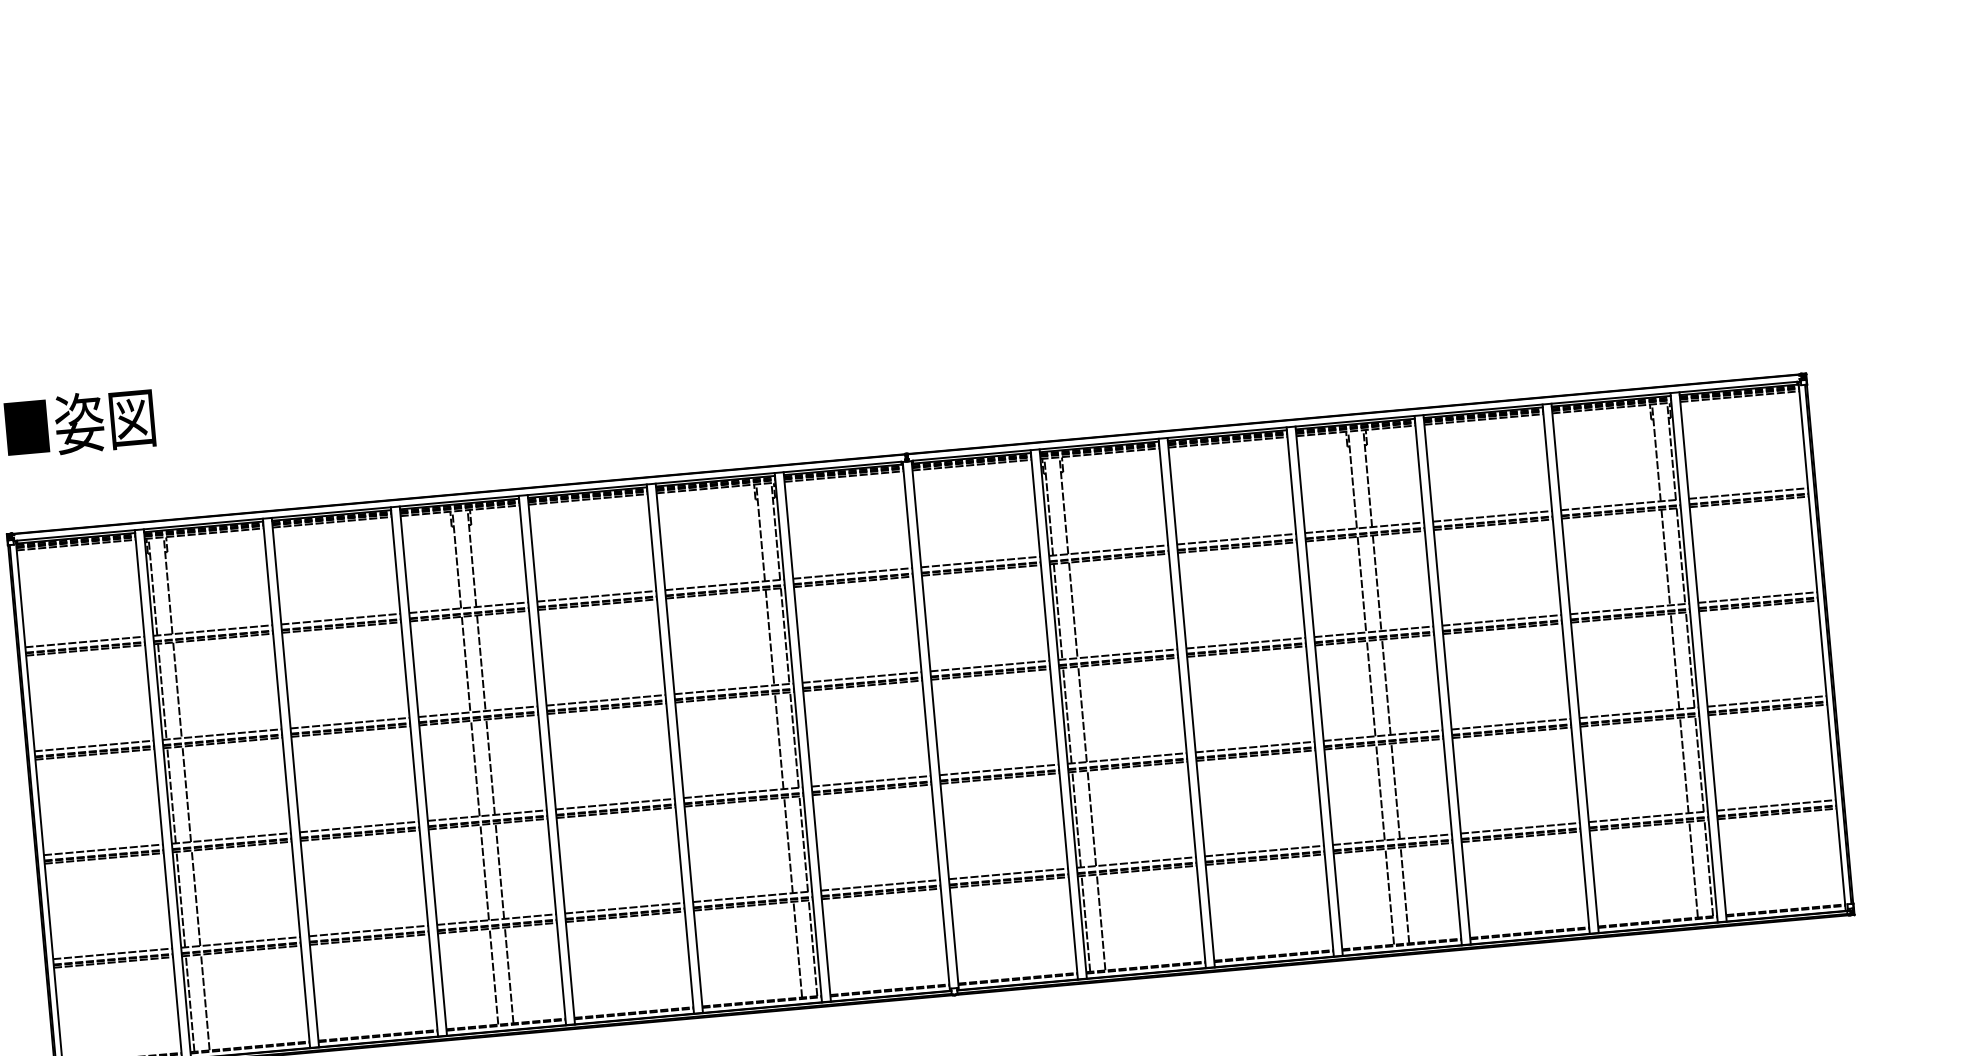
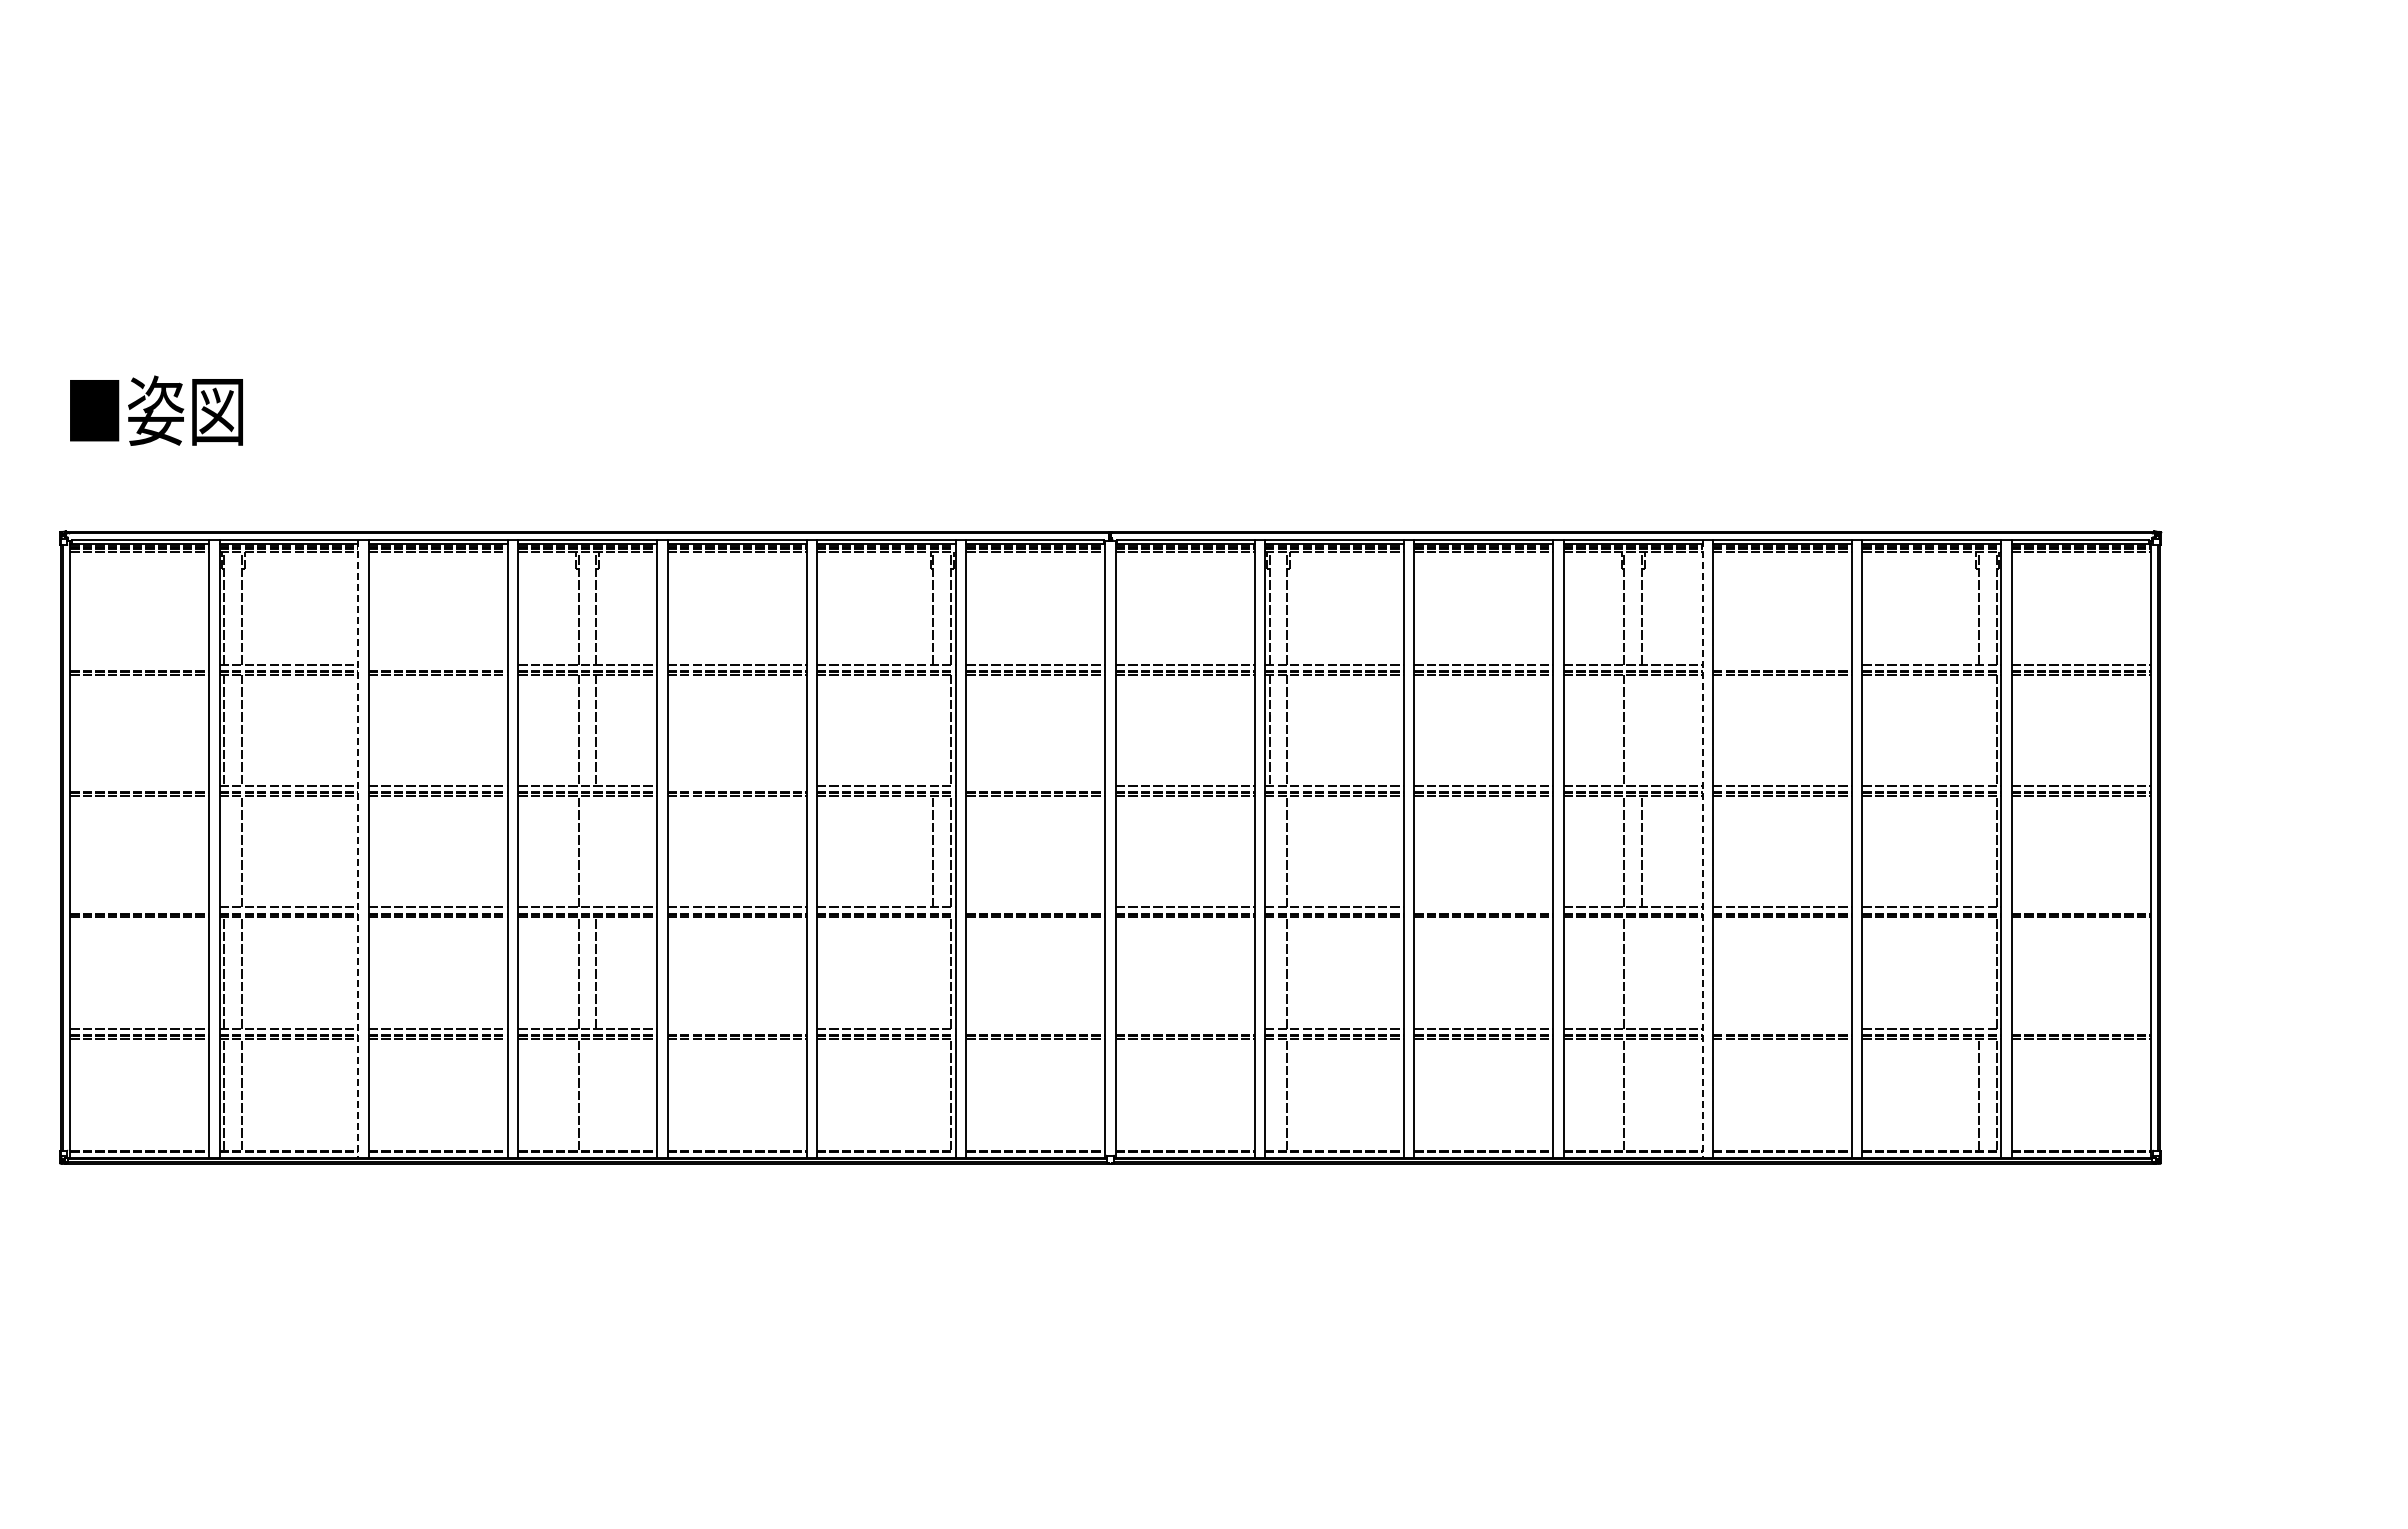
line: (1492, 516) -> (1782, 664), removed
line: (1665, 557) -> (1978, 730), removed
line: (1376, 583) -> (1641, 730), removed
line: (340, 618) -> (437, 664), removed
line: (770, 637) -> (933, 730), removed
line: (84, 641) -> (139, 664), removed
line: (1674, 661) -> (1978, 851), removed
line: (861, 677) -> (1035, 786), removed
line: (1438, 680) -> (1702, 849), solid -> dashed
line: (605, 700) -> (736, 786), removed
line: (1766, 701) -> (2080, 907), removed
line: (1067, 715) -> (1269, 851), removed
line: (94, 746) -> (139, 786), removed
line: (1254, 747) -> (1483, 907), removed
line: (1683, 765) -> (1978, 972), removed
line: (490, 767) -> (596, 851), removed
line: (871, 781) -> (1035, 907), removed
line: (286, 783) -> (358, 849), solid -> dashed
line: (1395, 790) -> (1641, 972), removed
line: (171, 795) -> (224, 851), removed
line: (1775, 805) -> (2080, 1028), removed
line: (1076, 819) -> (1269, 972), removed
line: (1520, 828) -> (1782, 1028), removed
line: (788, 844) -> (933, 972), removed
line: (103, 849) -> (139, 907), removed
line: (1007, 873) -> (1184, 1028), removed
line: (880, 885) -> (1035, 1028), removed
line: (1404, 895) -> (1641, 1094), removed
line: (624, 907) -> (736, 1028), removed
line: (1085, 923) -> (1269, 1094), removed
line: (797, 949) -> (933, 1094), removed
line: (509, 975) -> (596, 1094), removed

